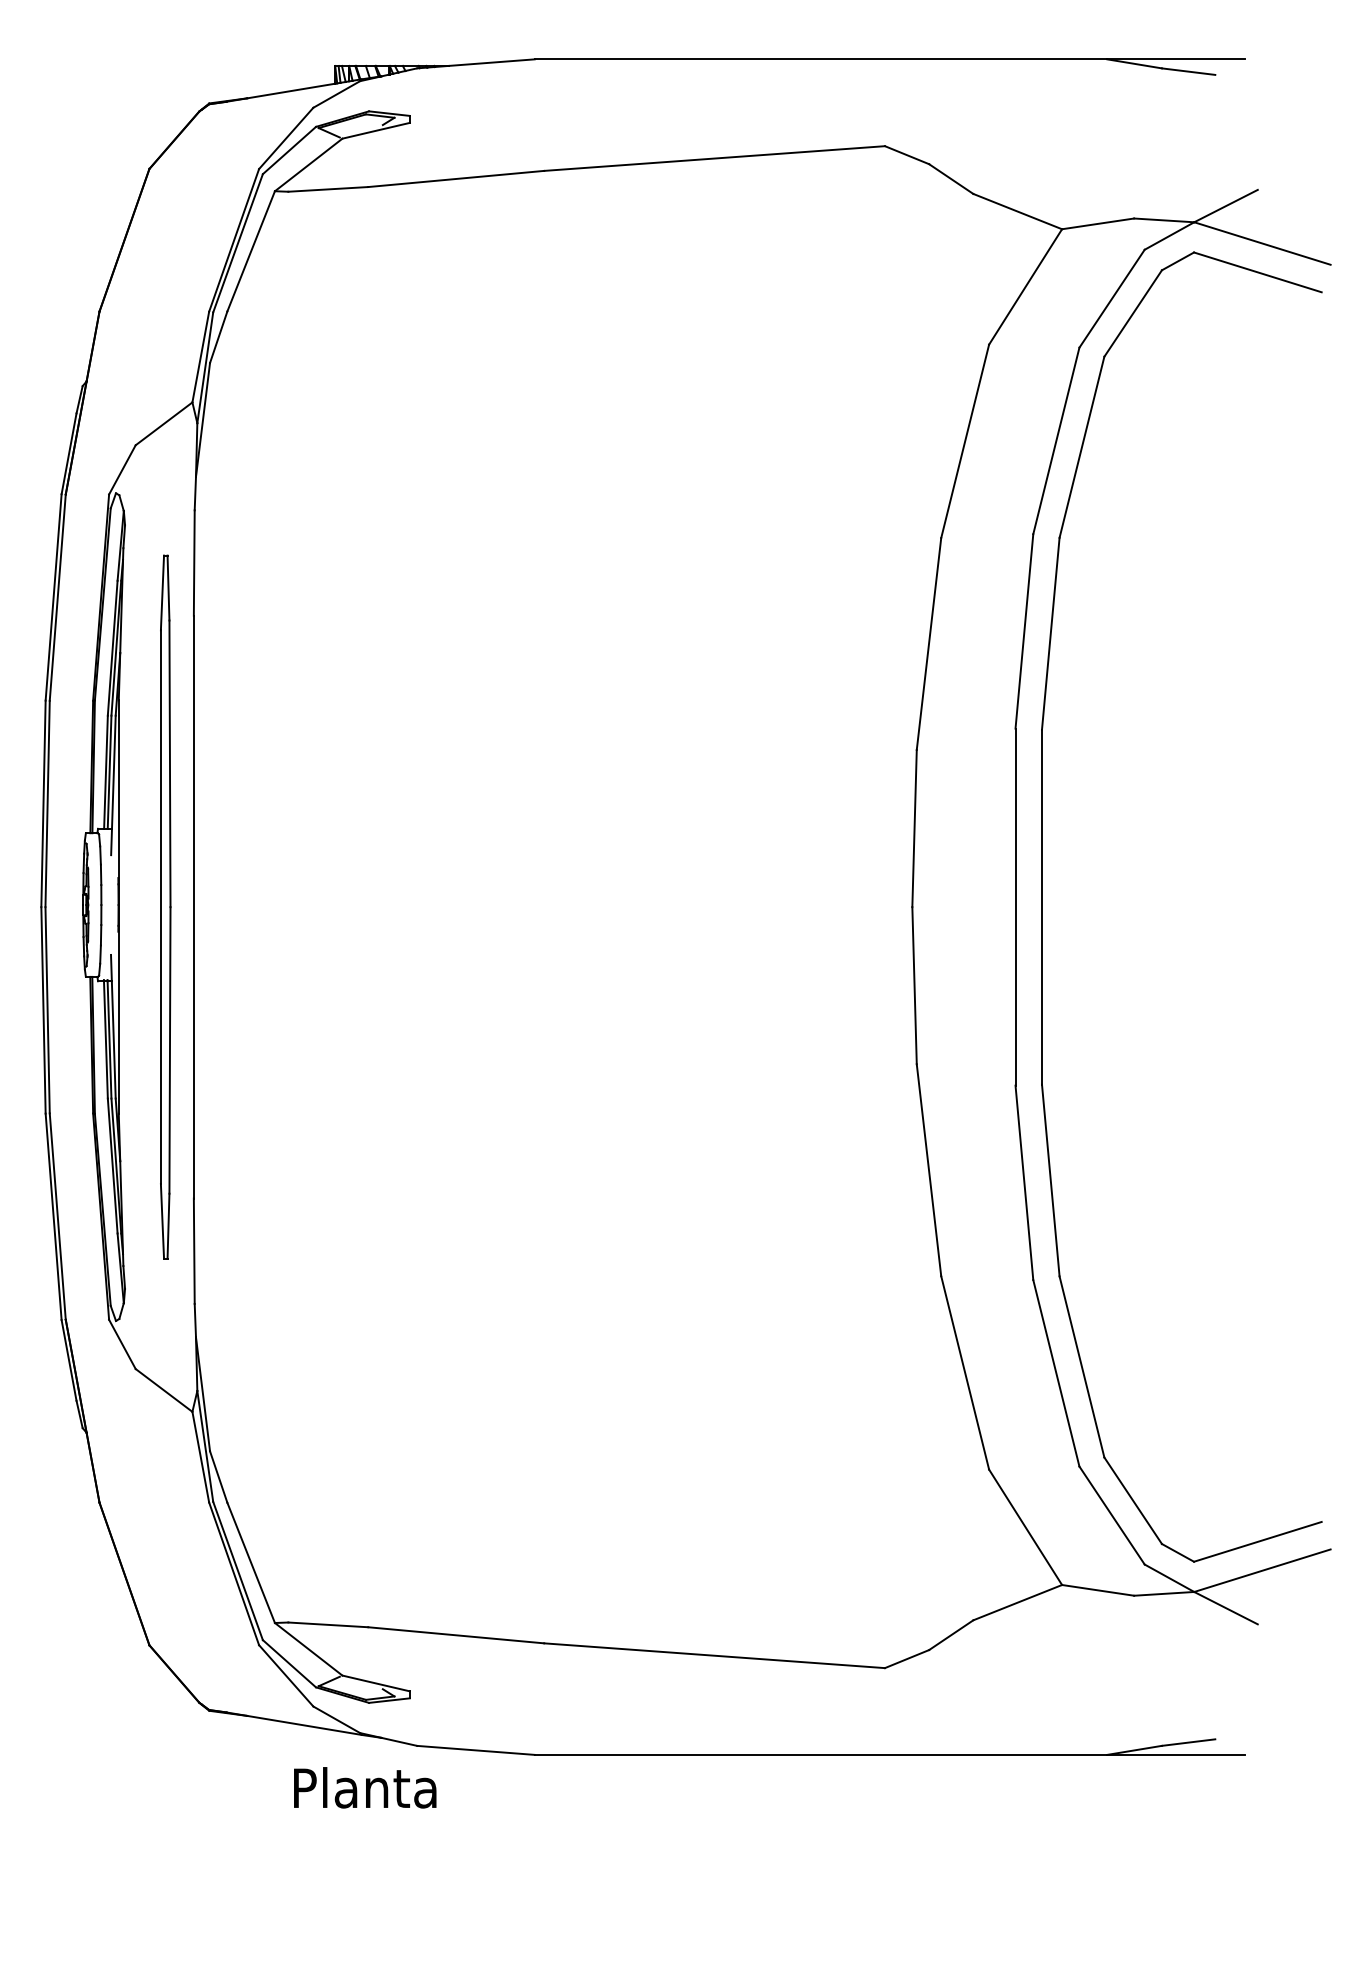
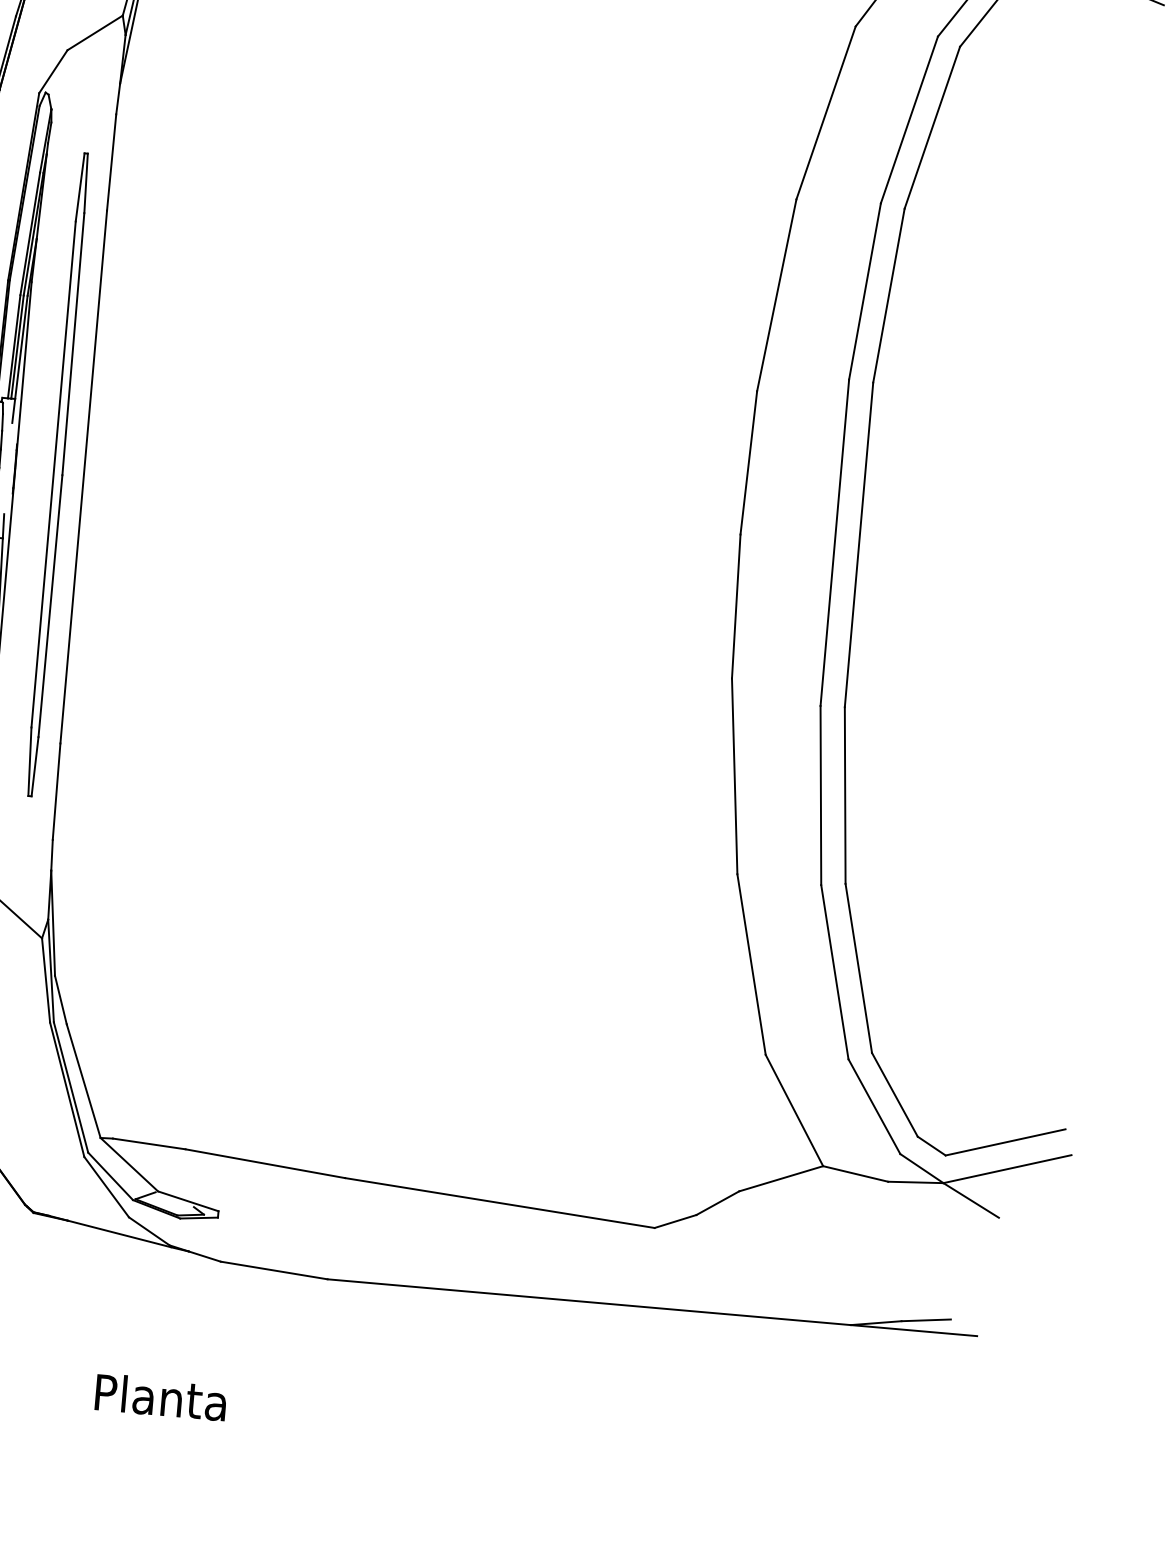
text: (365, 1787) -> (161, 1397), moved

